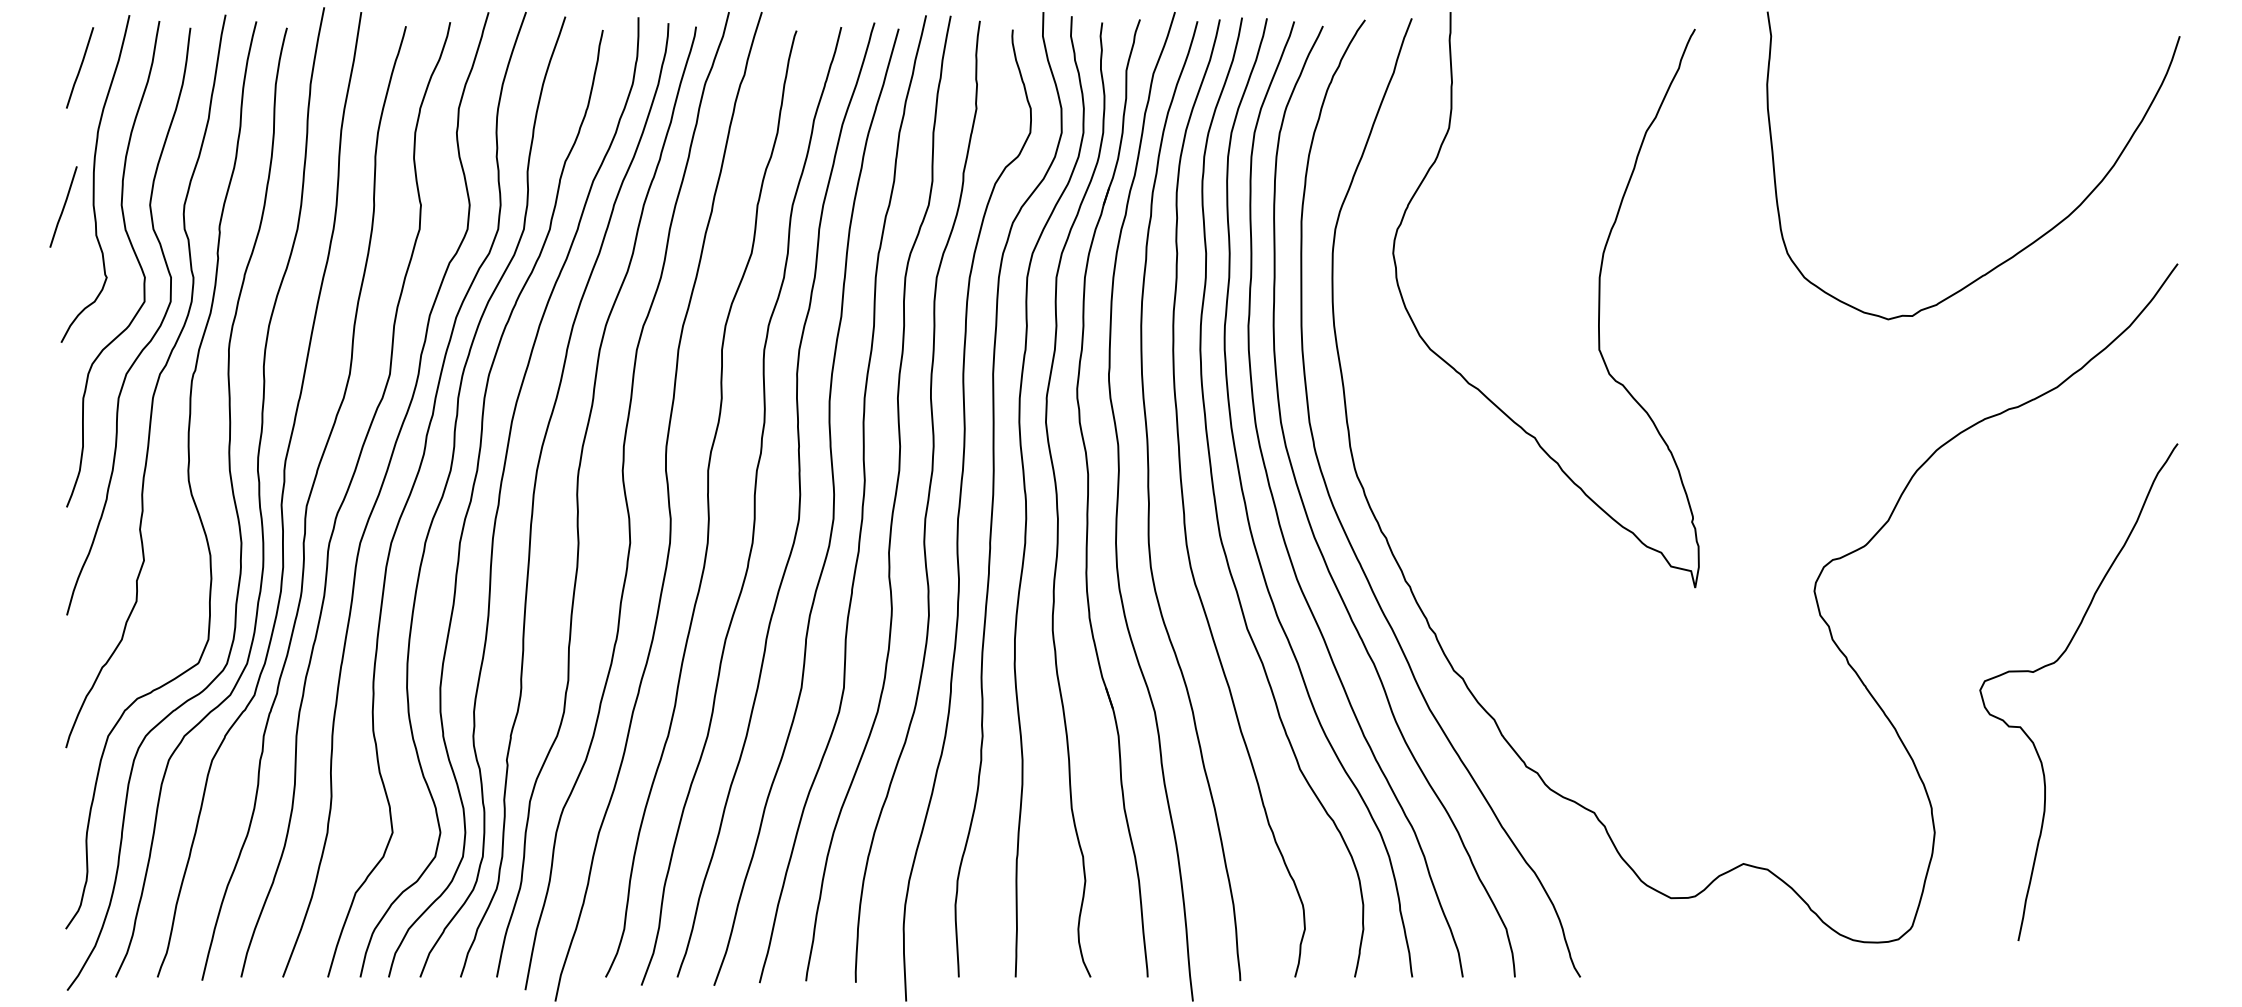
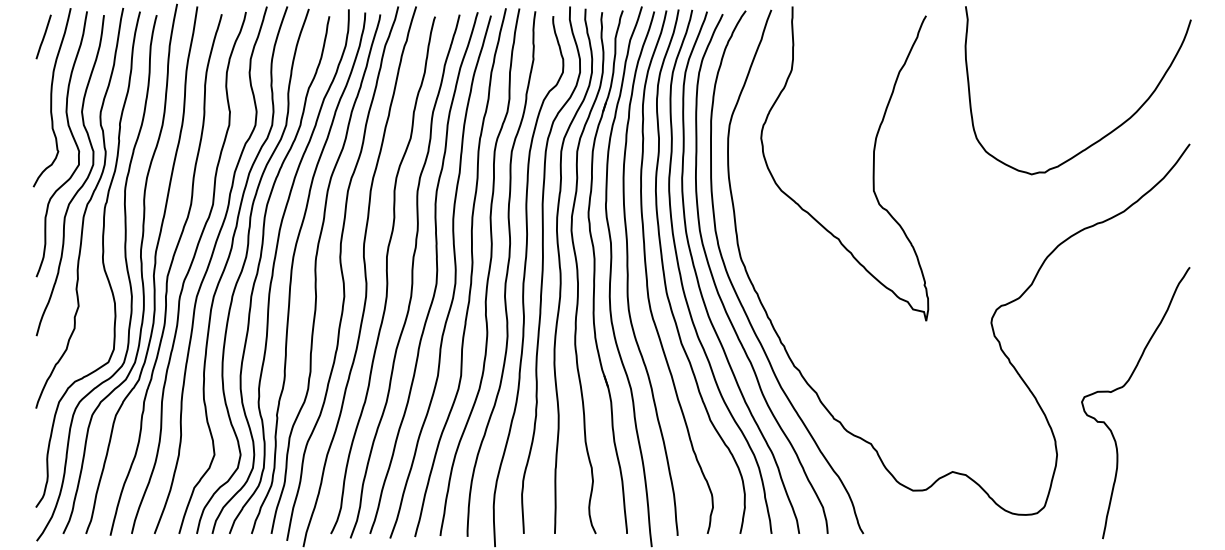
line: (63, 206) -> (34, 112), removed
curve: (2056, 663) -> (1123, 387), moved

